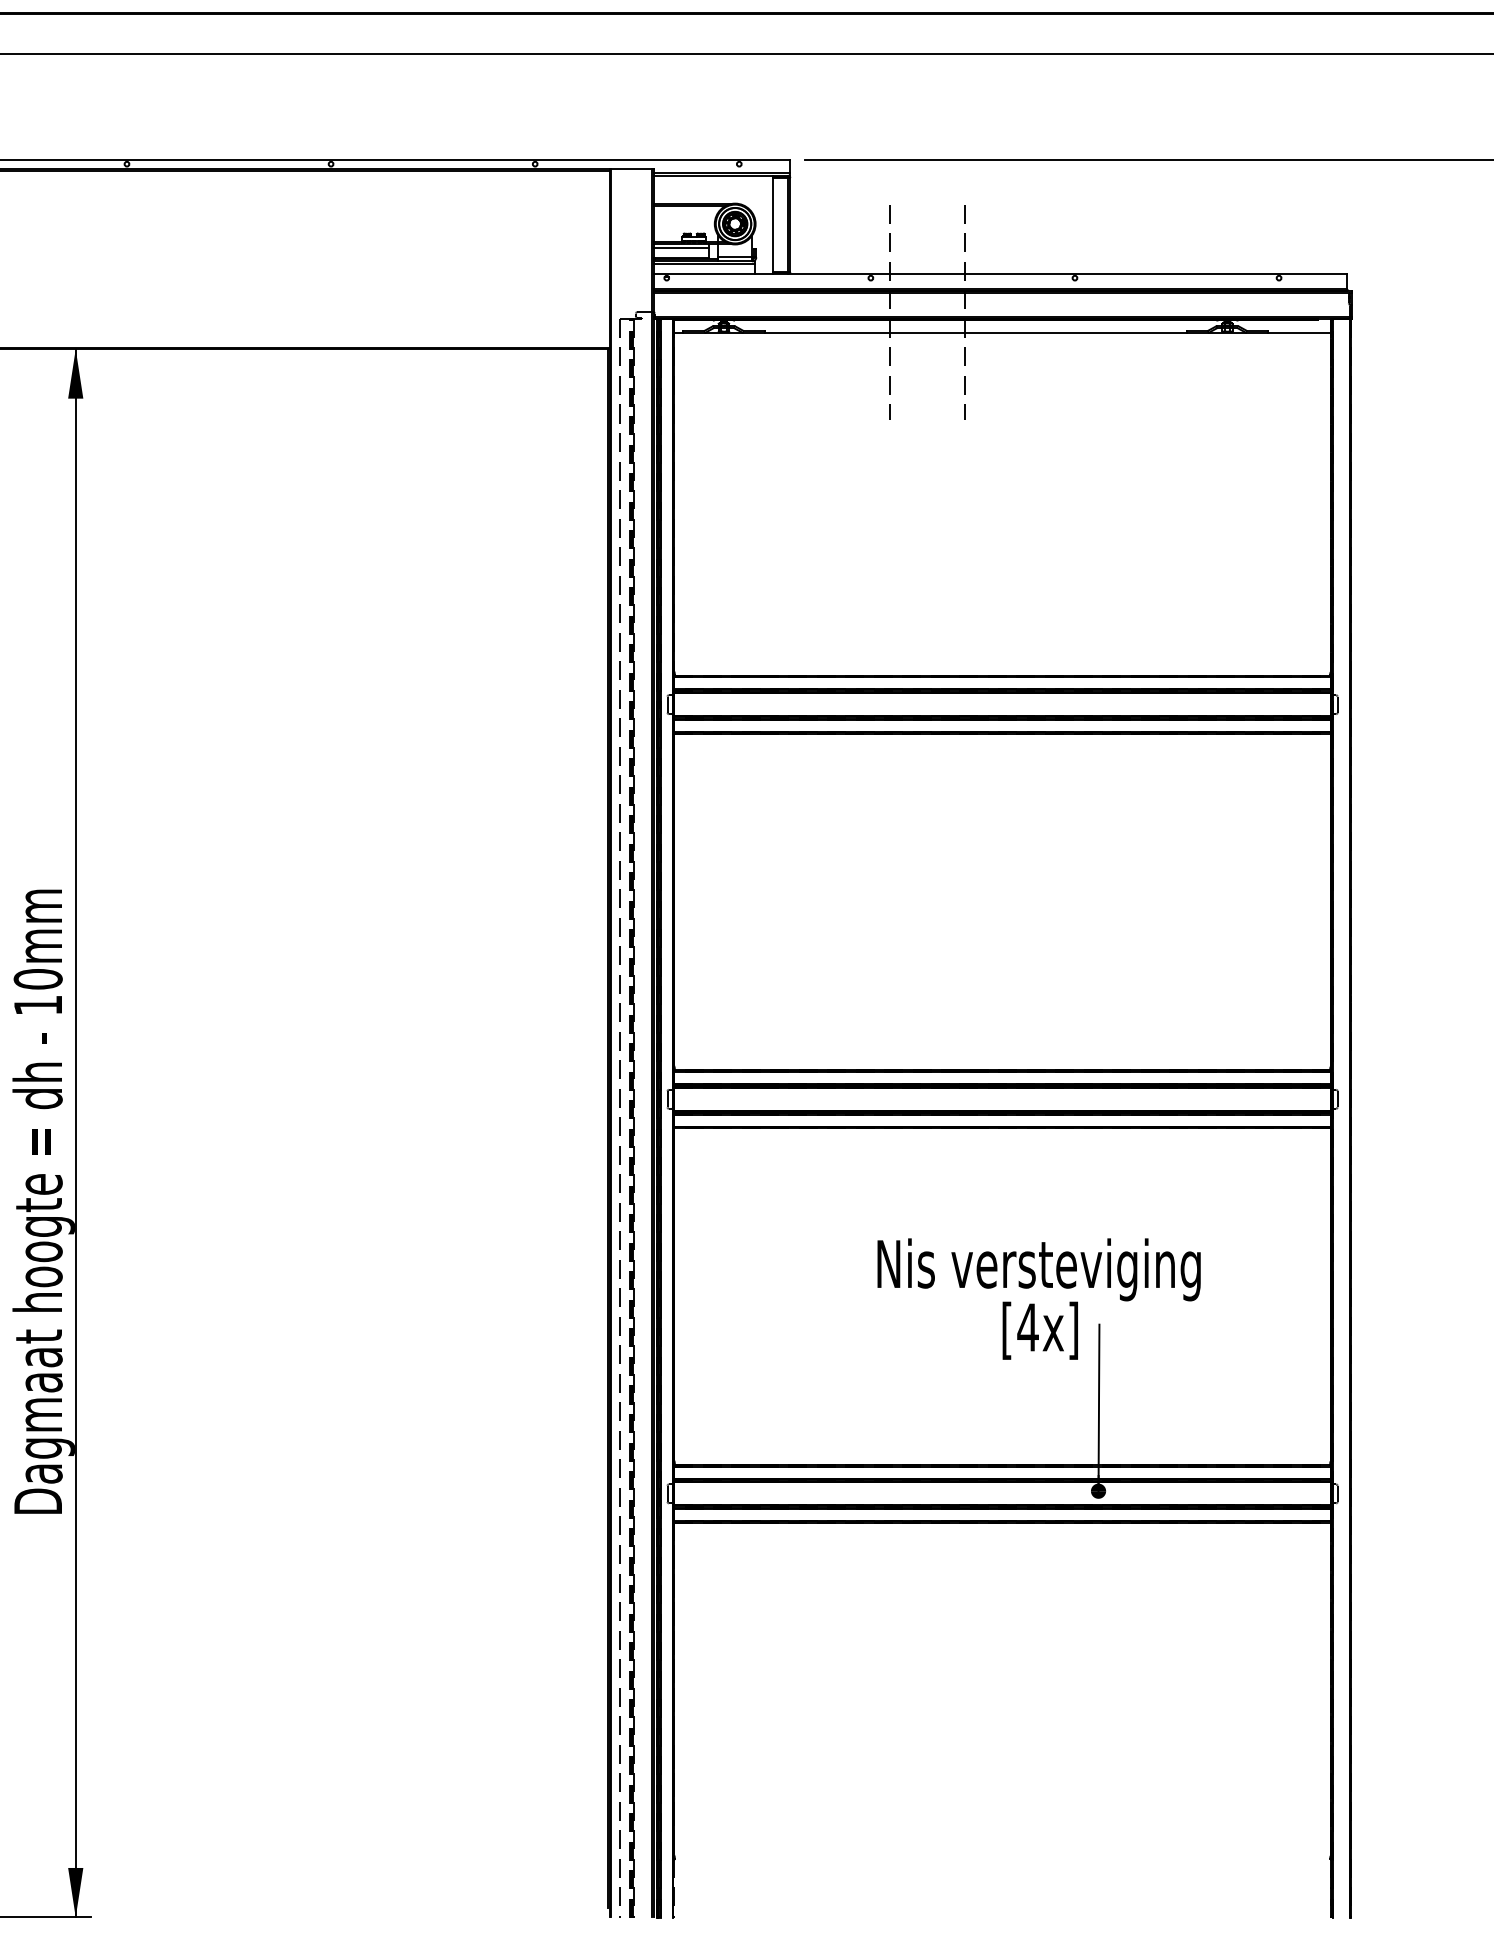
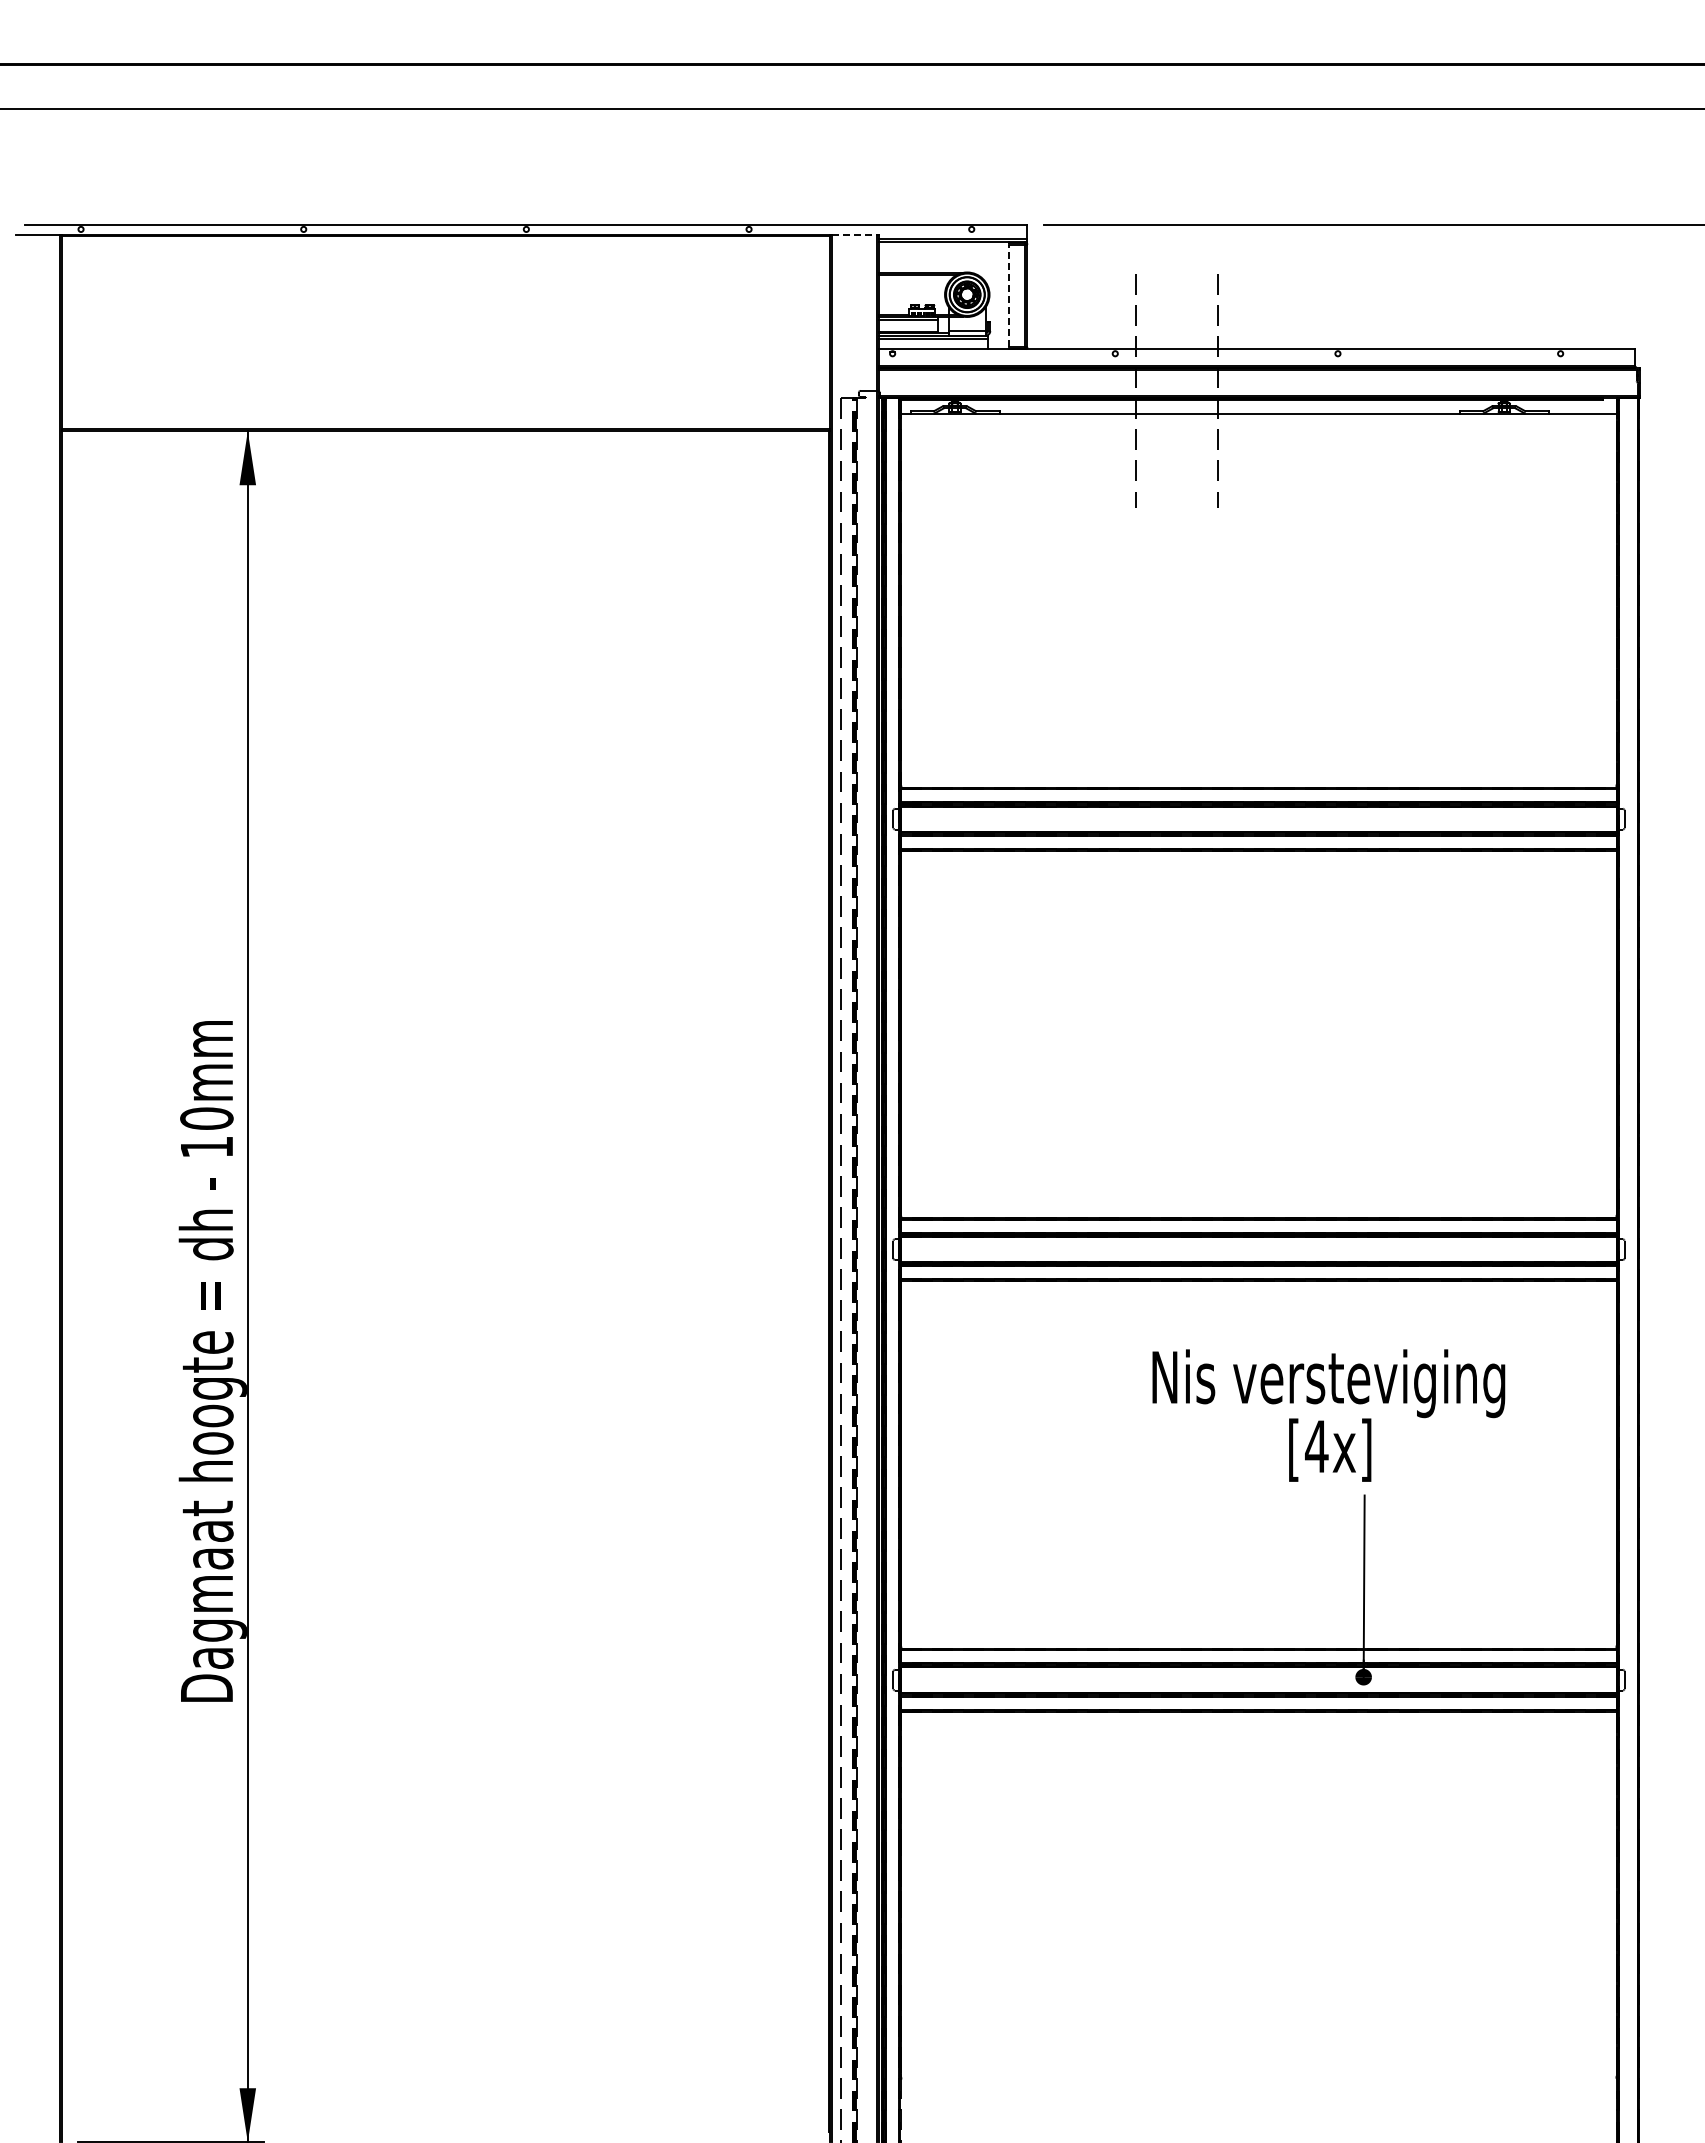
line: (631, 168) -> (854, 234), solid -> dashed
line: (772, 224) -> (1008, 295), solid -> dashed
text: (1038, 1298) -> (1328, 1415), moved

